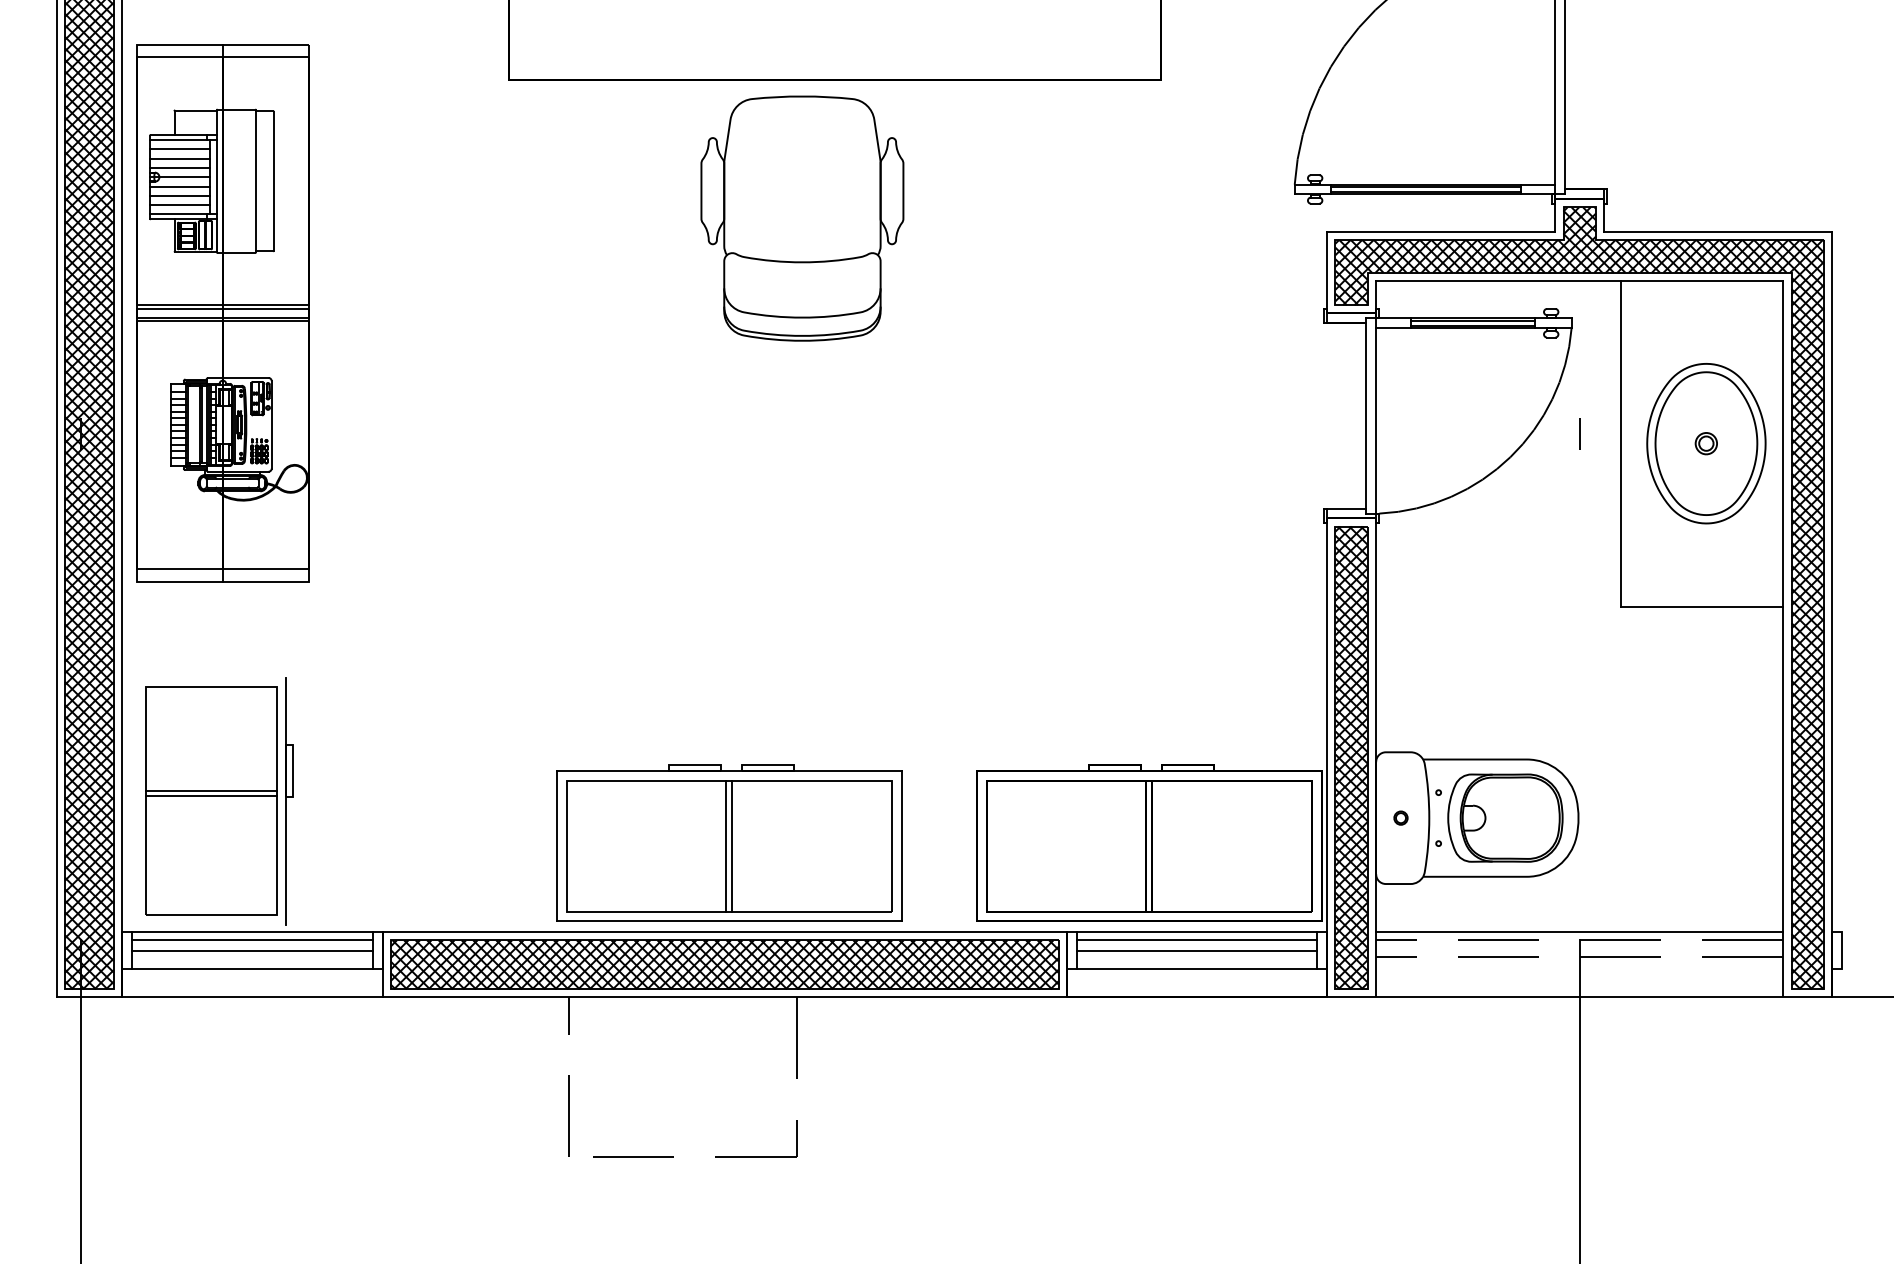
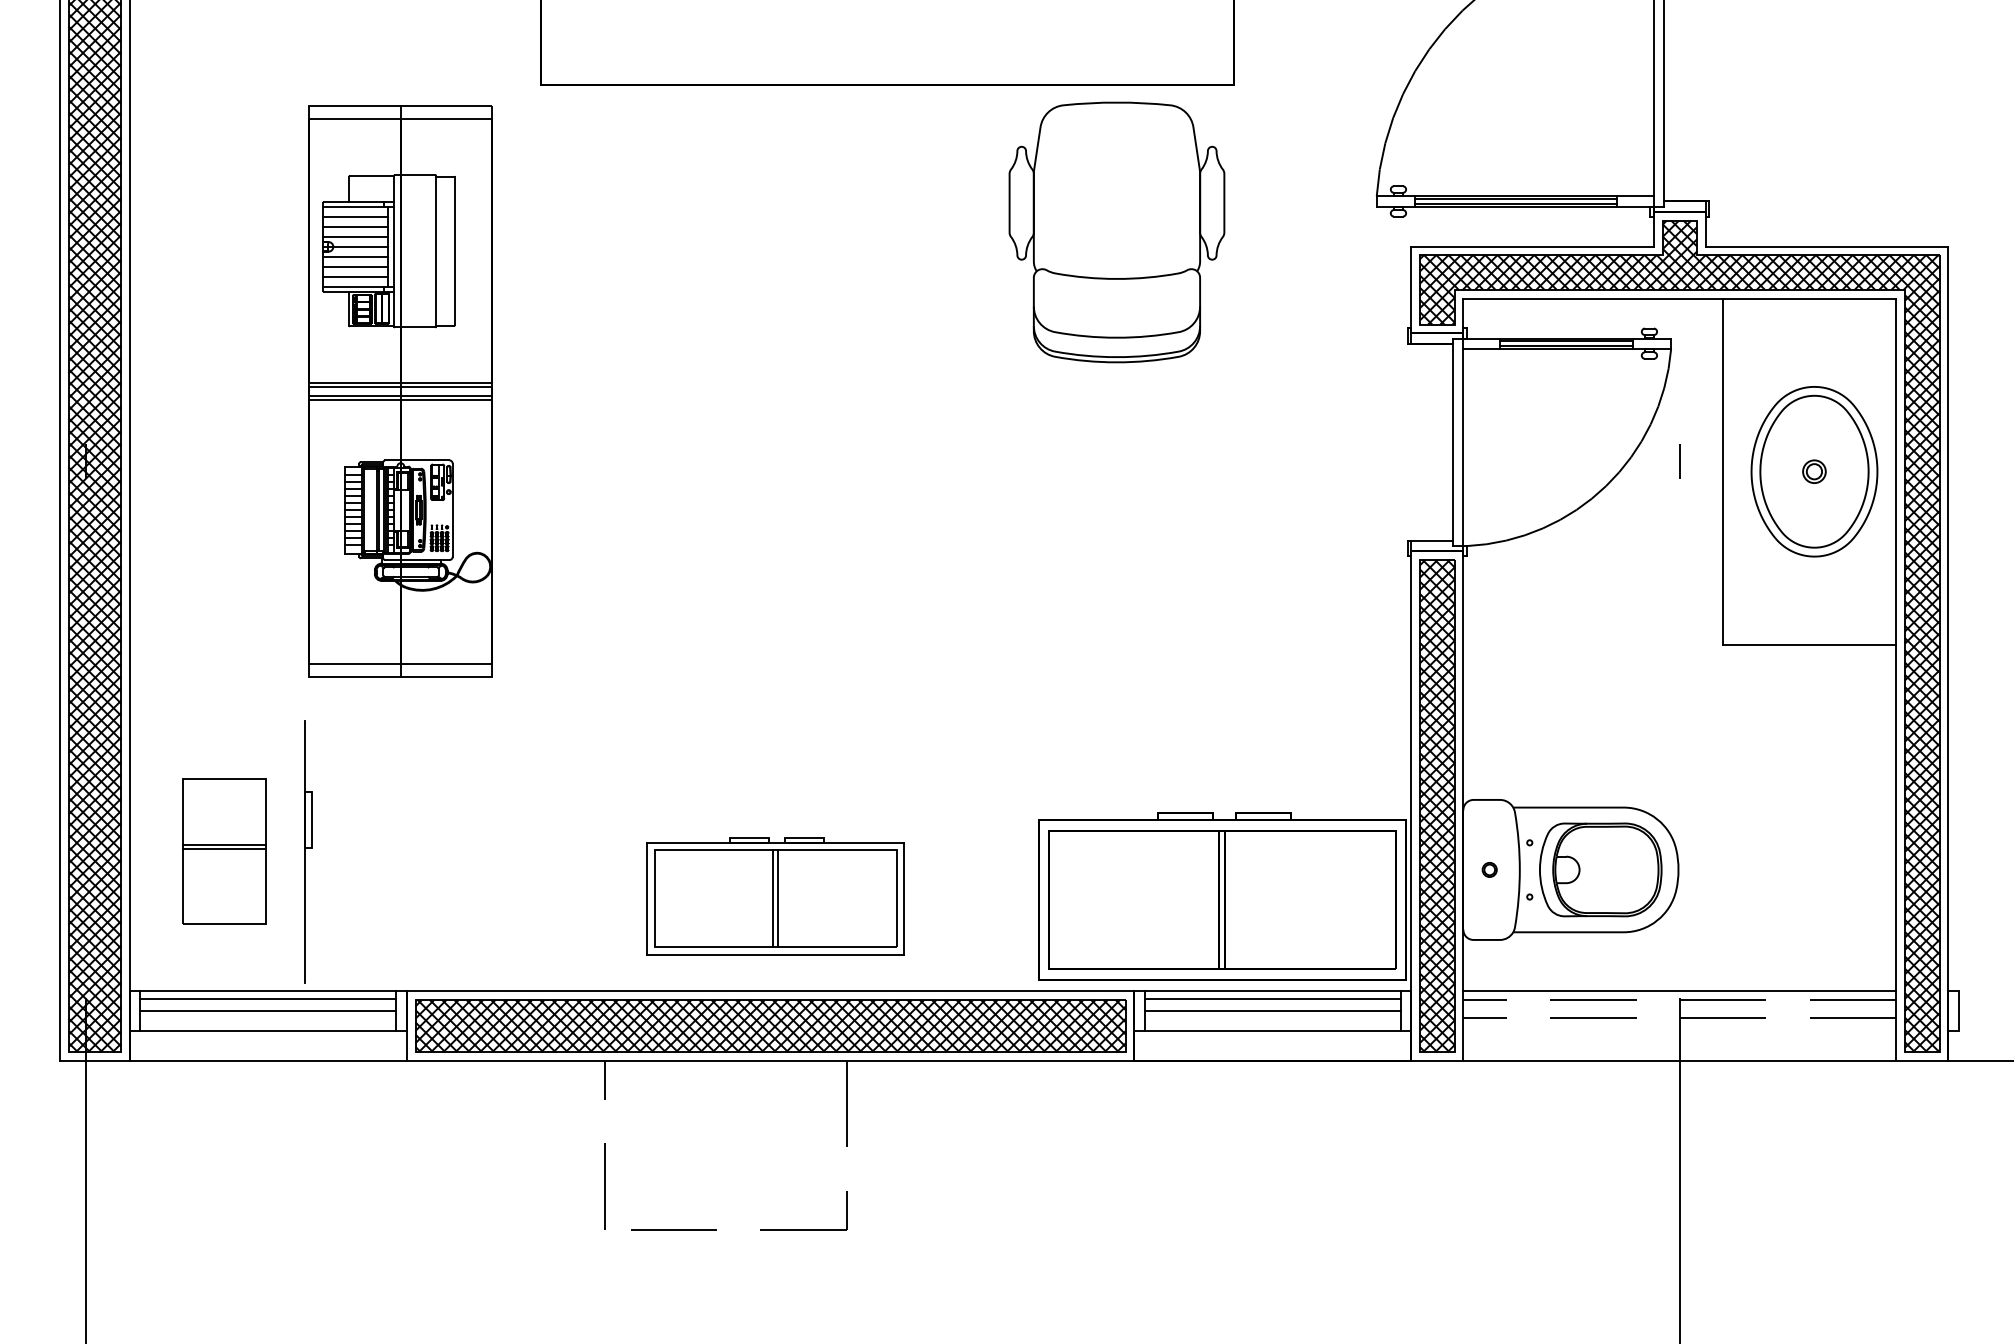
part: (802, 218) -> (1117, 232), moved
part: (222, 313) -> (400, 391), moved
part: (211, 800) -> (224, 851), size x0.6
part: (729, 842) -> (775, 895), size x0.7

